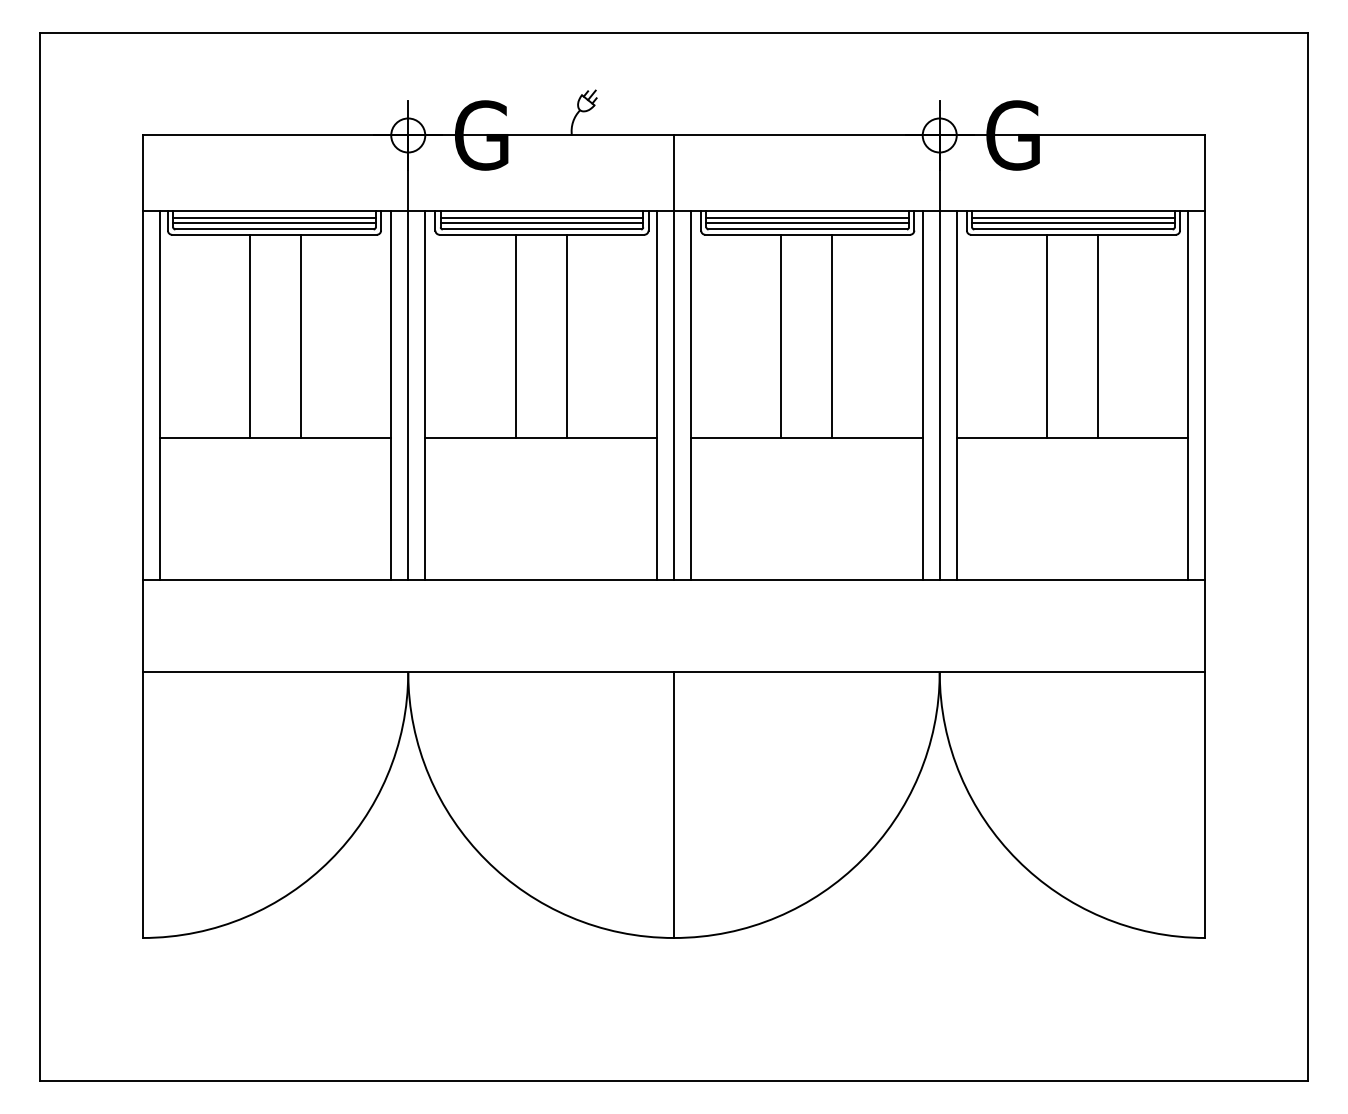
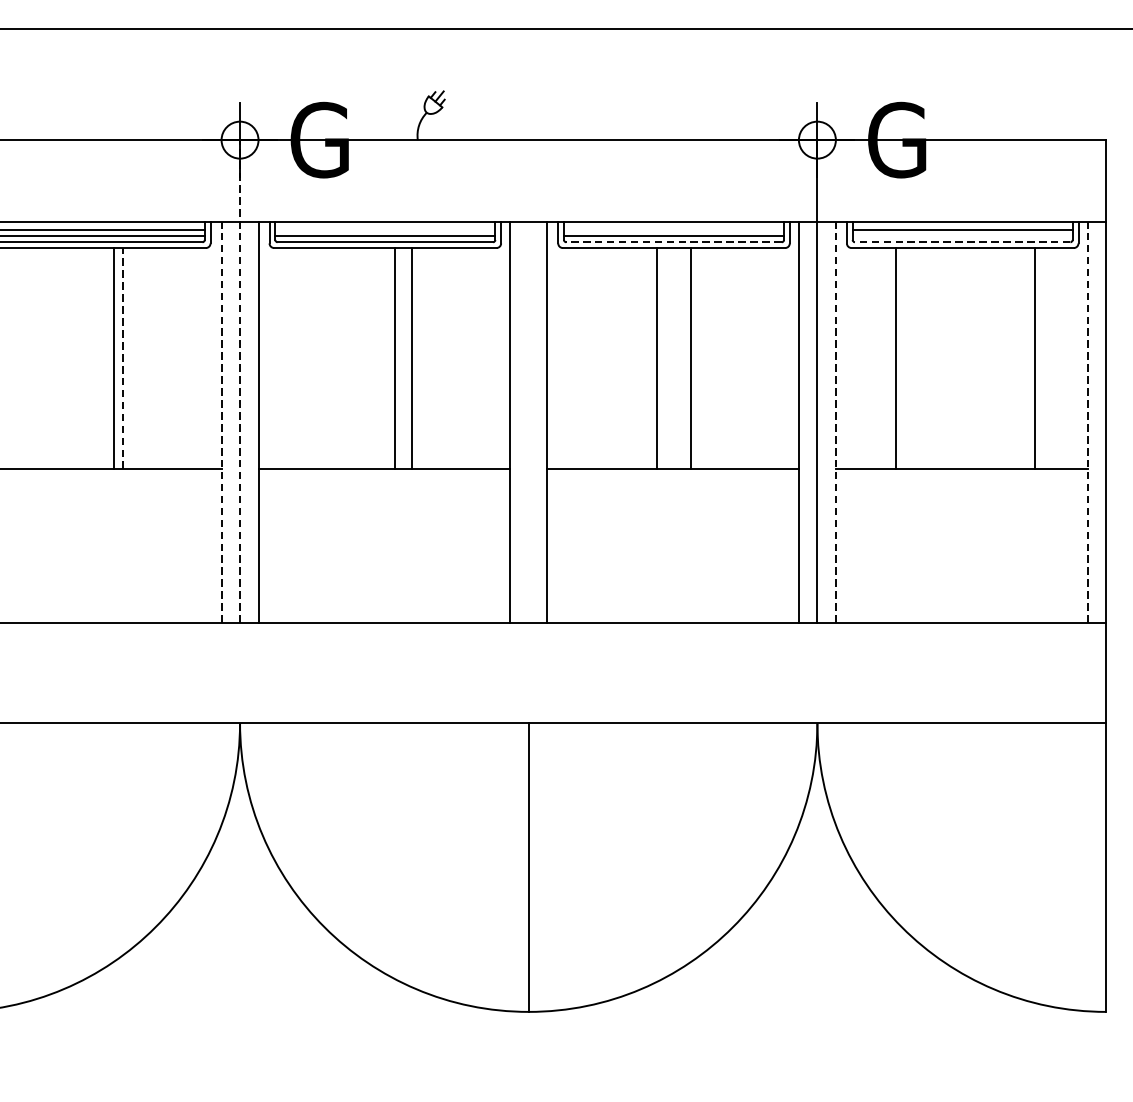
line: (541, 218) -> (384, 230), removed
line: (807, 218) -> (673, 230), removed
line: (1073, 223) -> (962, 235), removed
line: (807, 229) -> (673, 242), solid -> dashed
line: (1072, 229) -> (961, 242), solid -> dashed
line: (249, 336) -> (113, 358), moved
line: (300, 336) -> (123, 358), solid -> dashed
line: (515, 336) -> (394, 358), moved
line: (781, 336) -> (691, 358), moved
line: (832, 336) -> (657, 358), moved
line: (1047, 336) -> (896, 358), moved
line: (1098, 336) -> (1035, 358), moved
line: (408, 357) -> (240, 381), solid -> dashed
line: (674, 357) -> (529, 381), removed
line: (391, 394) -> (221, 421), solid -> dashed
line: (956, 394) -> (835, 421), solid -> dashed
line: (1188, 394) -> (1087, 421), solid -> dashed

